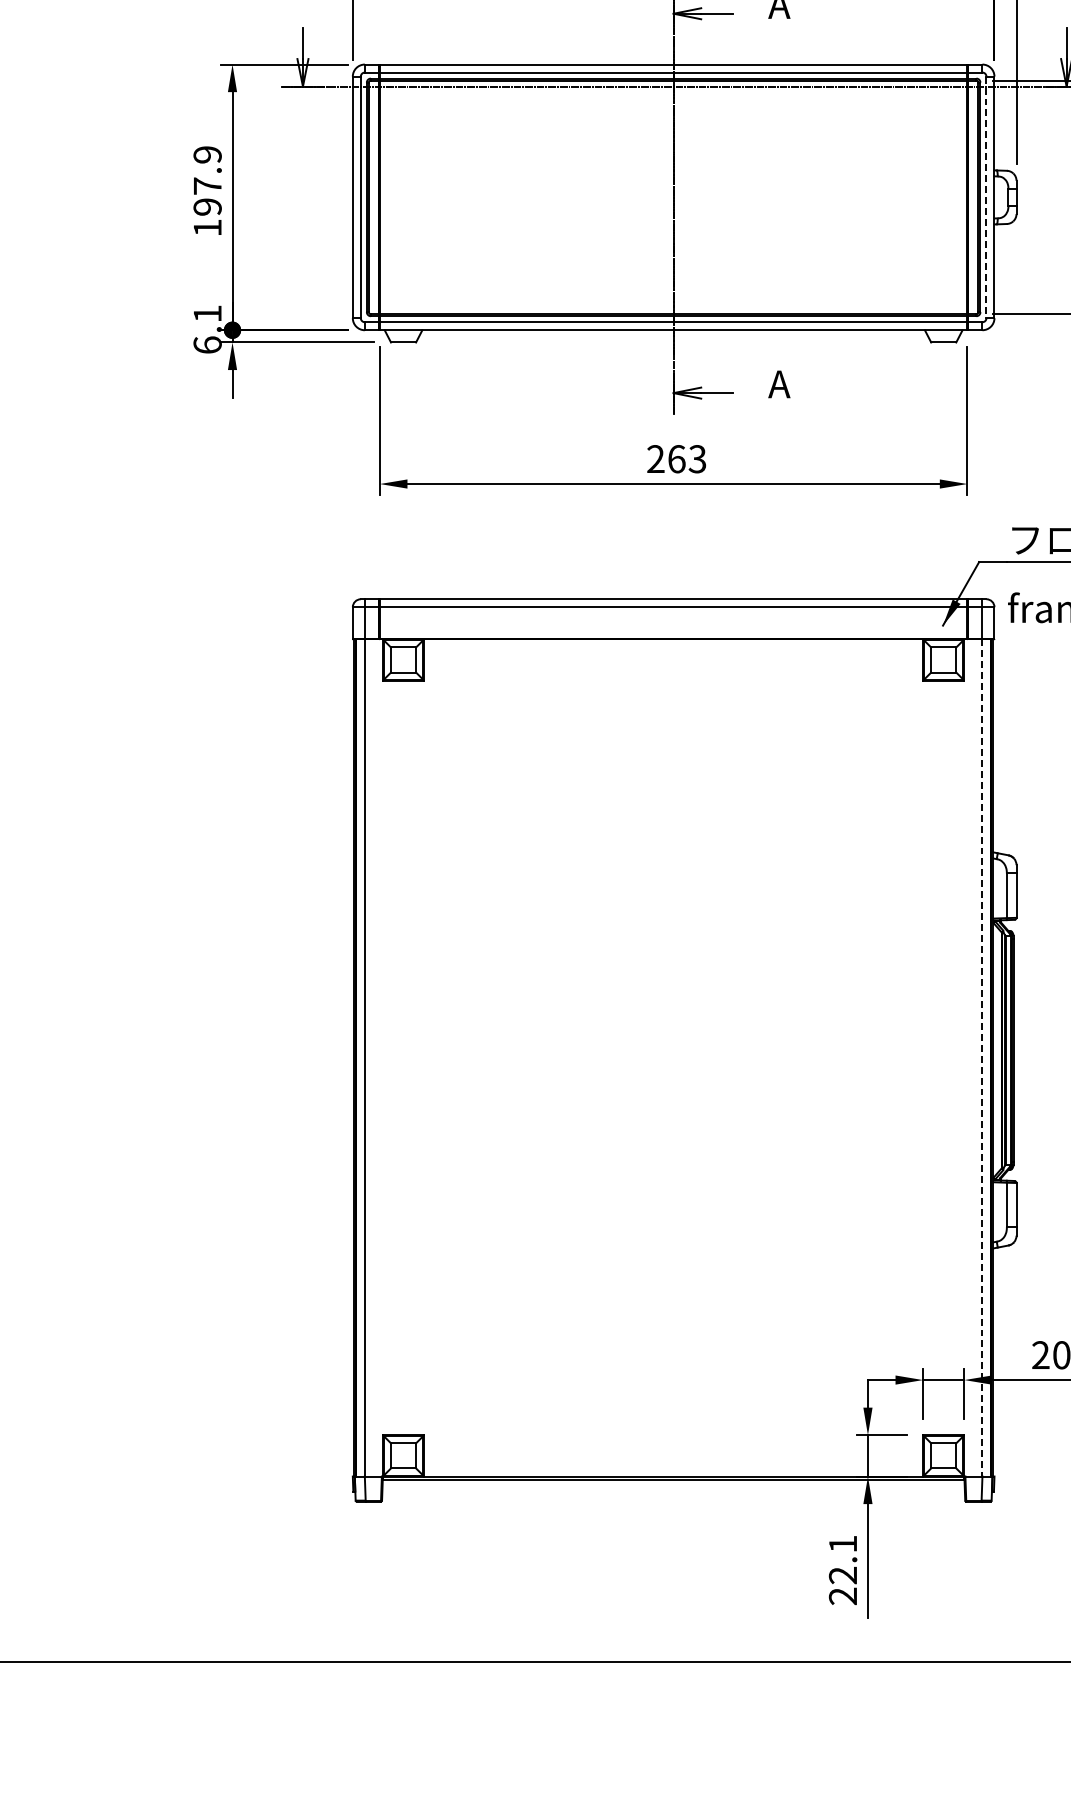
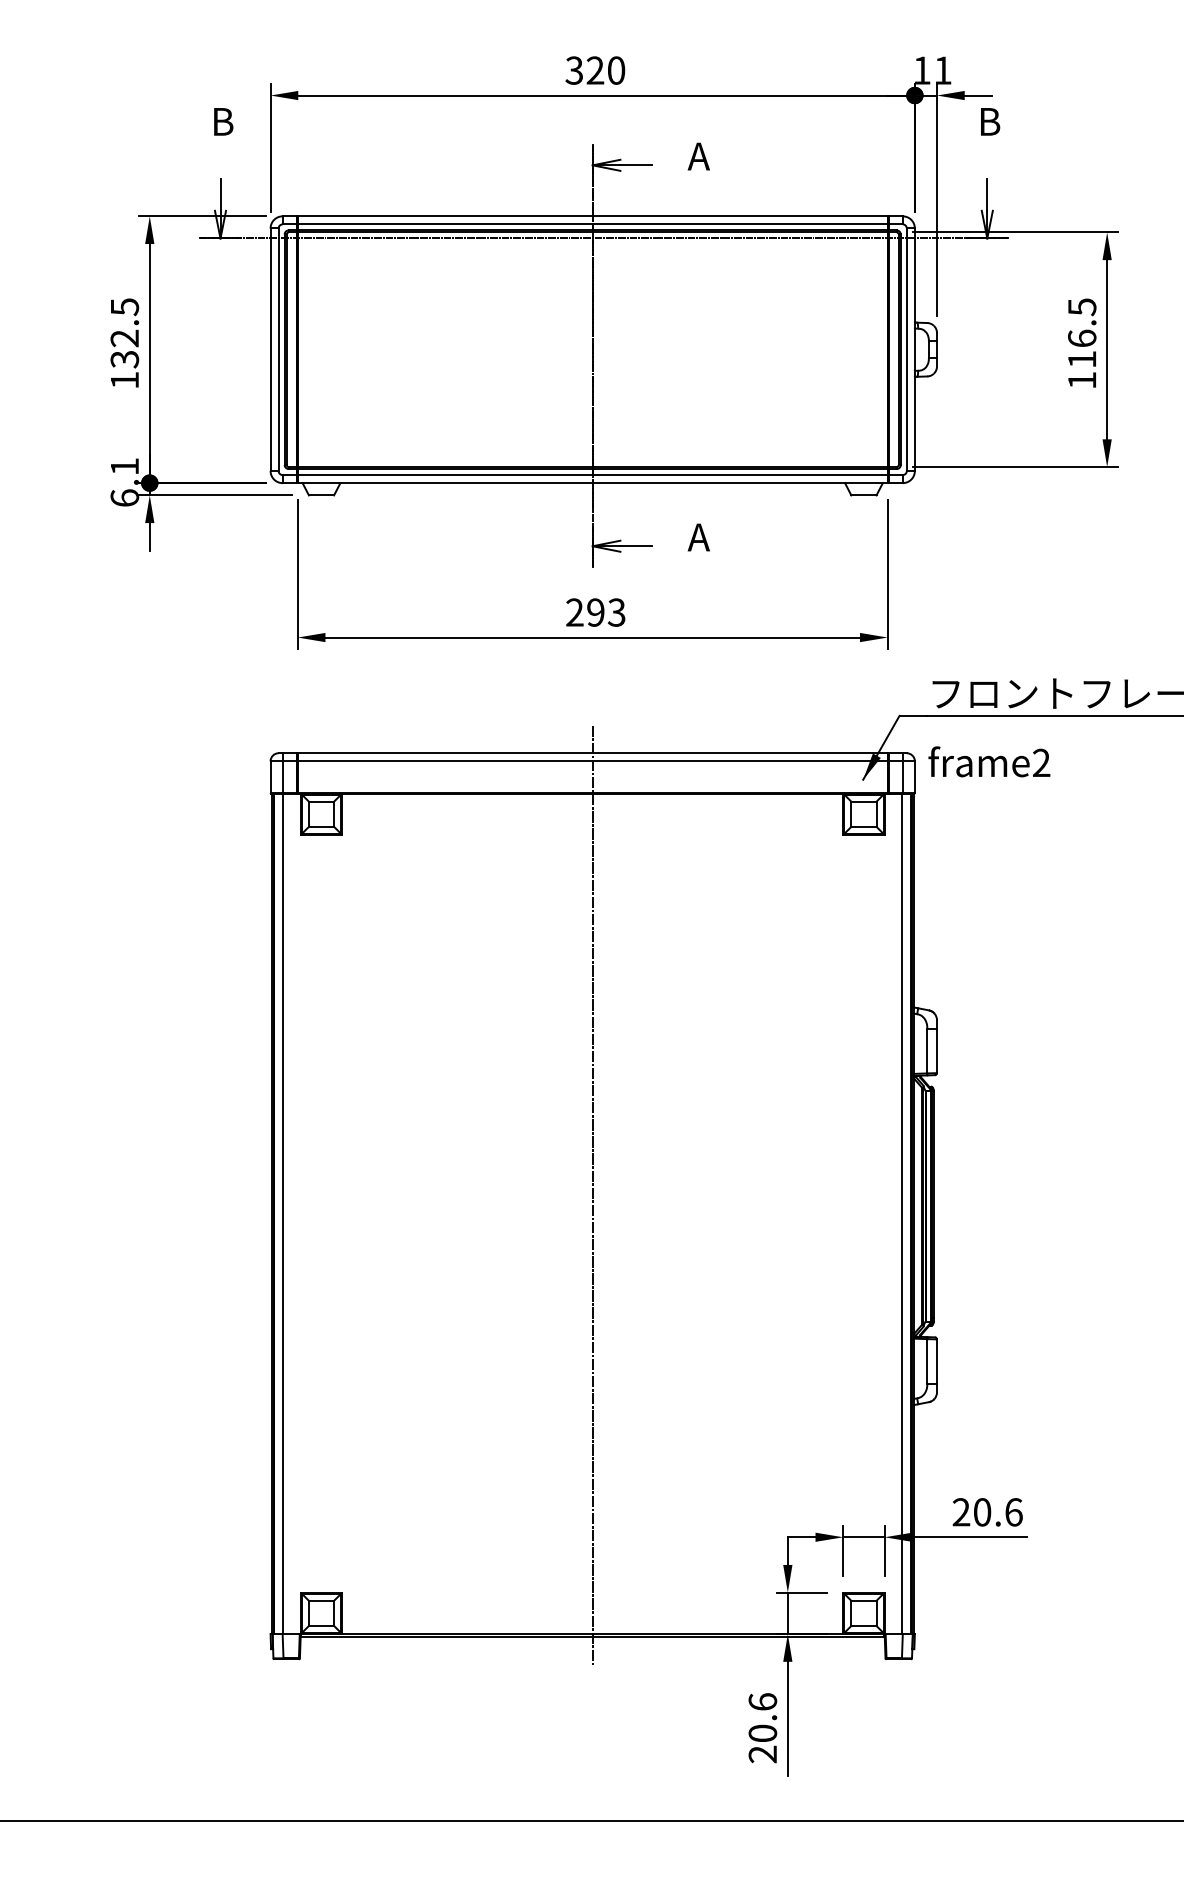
text: (207, 181) -> (124, 333), 197.9 -> 132.5
line: (986, 198) -> (906, 350), dashed -> solid
text: (676, 459) -> (595, 612), 263 -> 293
line: (673, 1038) -> (592, 1194), added
line: (982, 1058) -> (902, 1214), dashed -> solid
text: (842, 1559) -> (762, 1717), 22.1 -> 20.6

